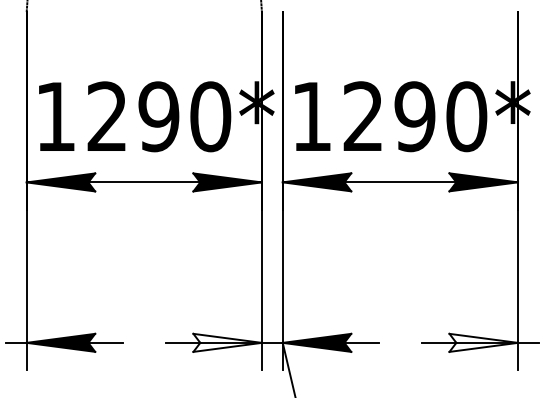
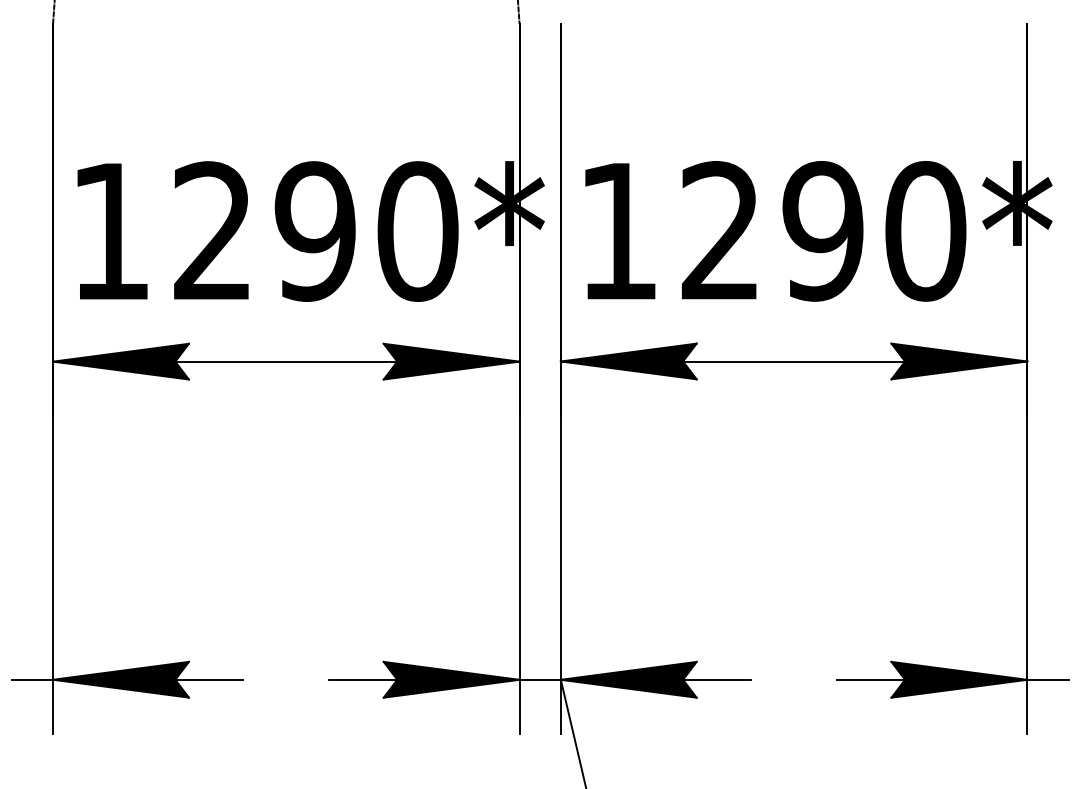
fill: (227, 342) -> (451, 679), added
fill: (483, 342) -> (958, 679), added

